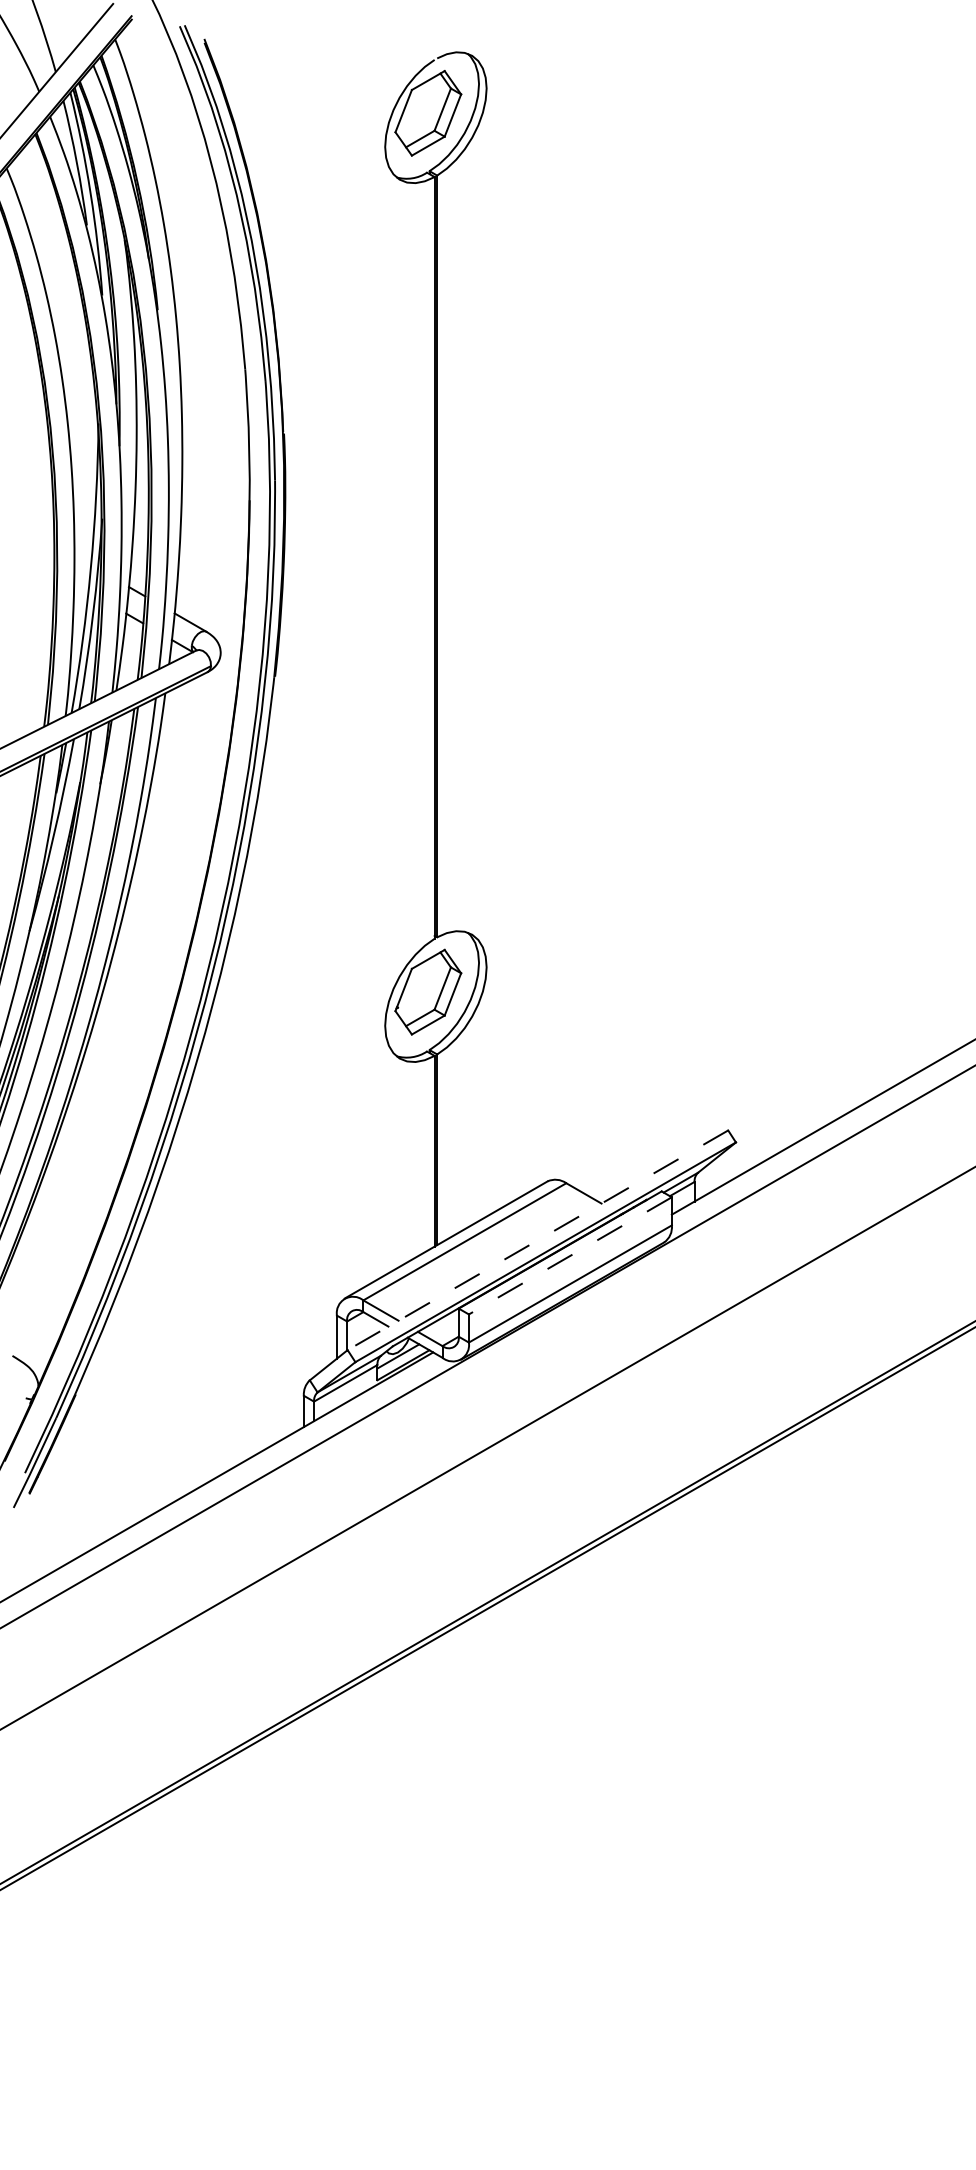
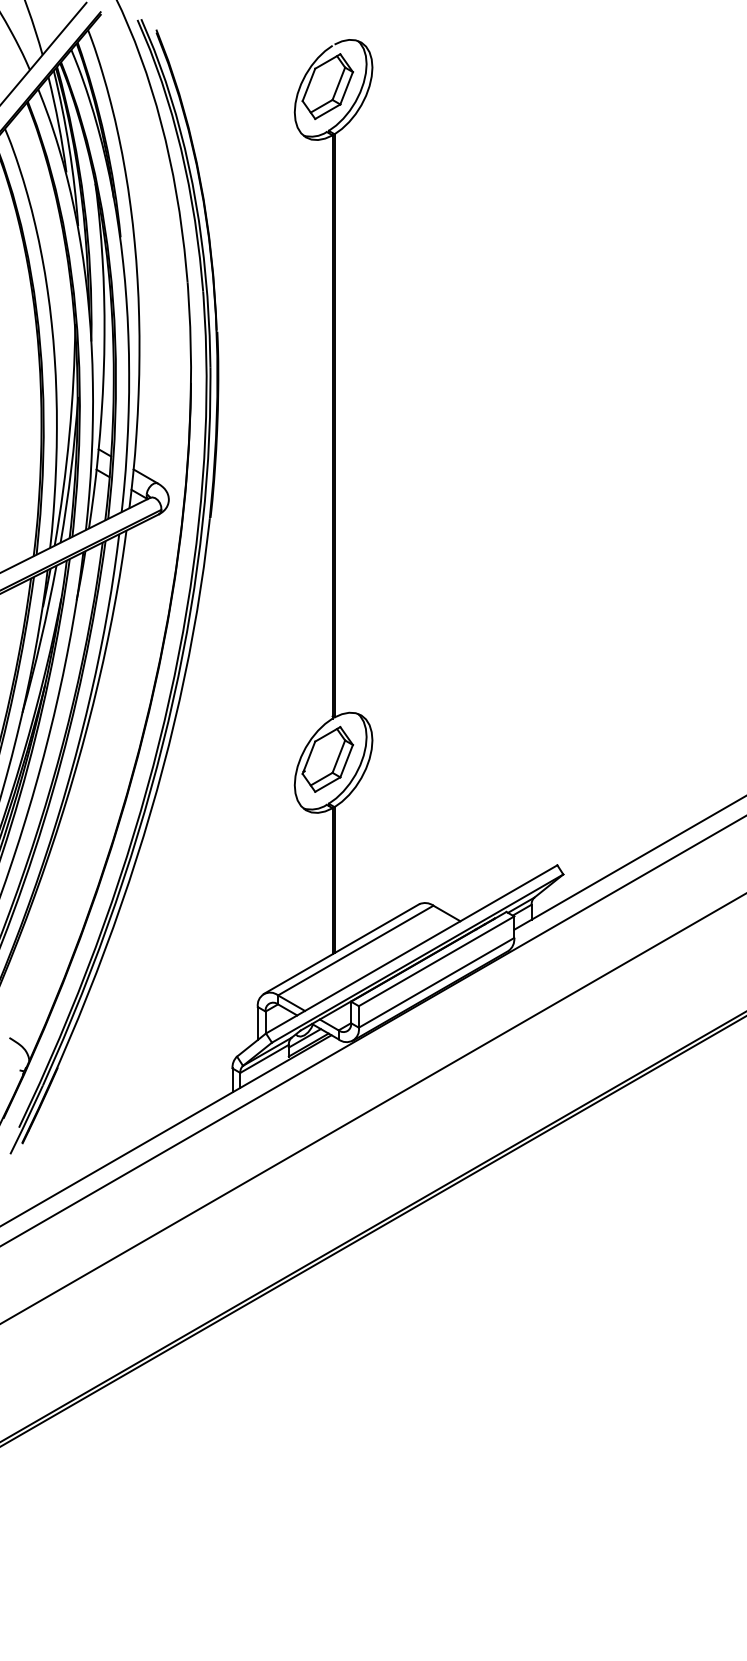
line: (537, 1240) -> (411, 949), dashed -> solid
line: (569, 1256) -> (435, 961), dashed -> solid

